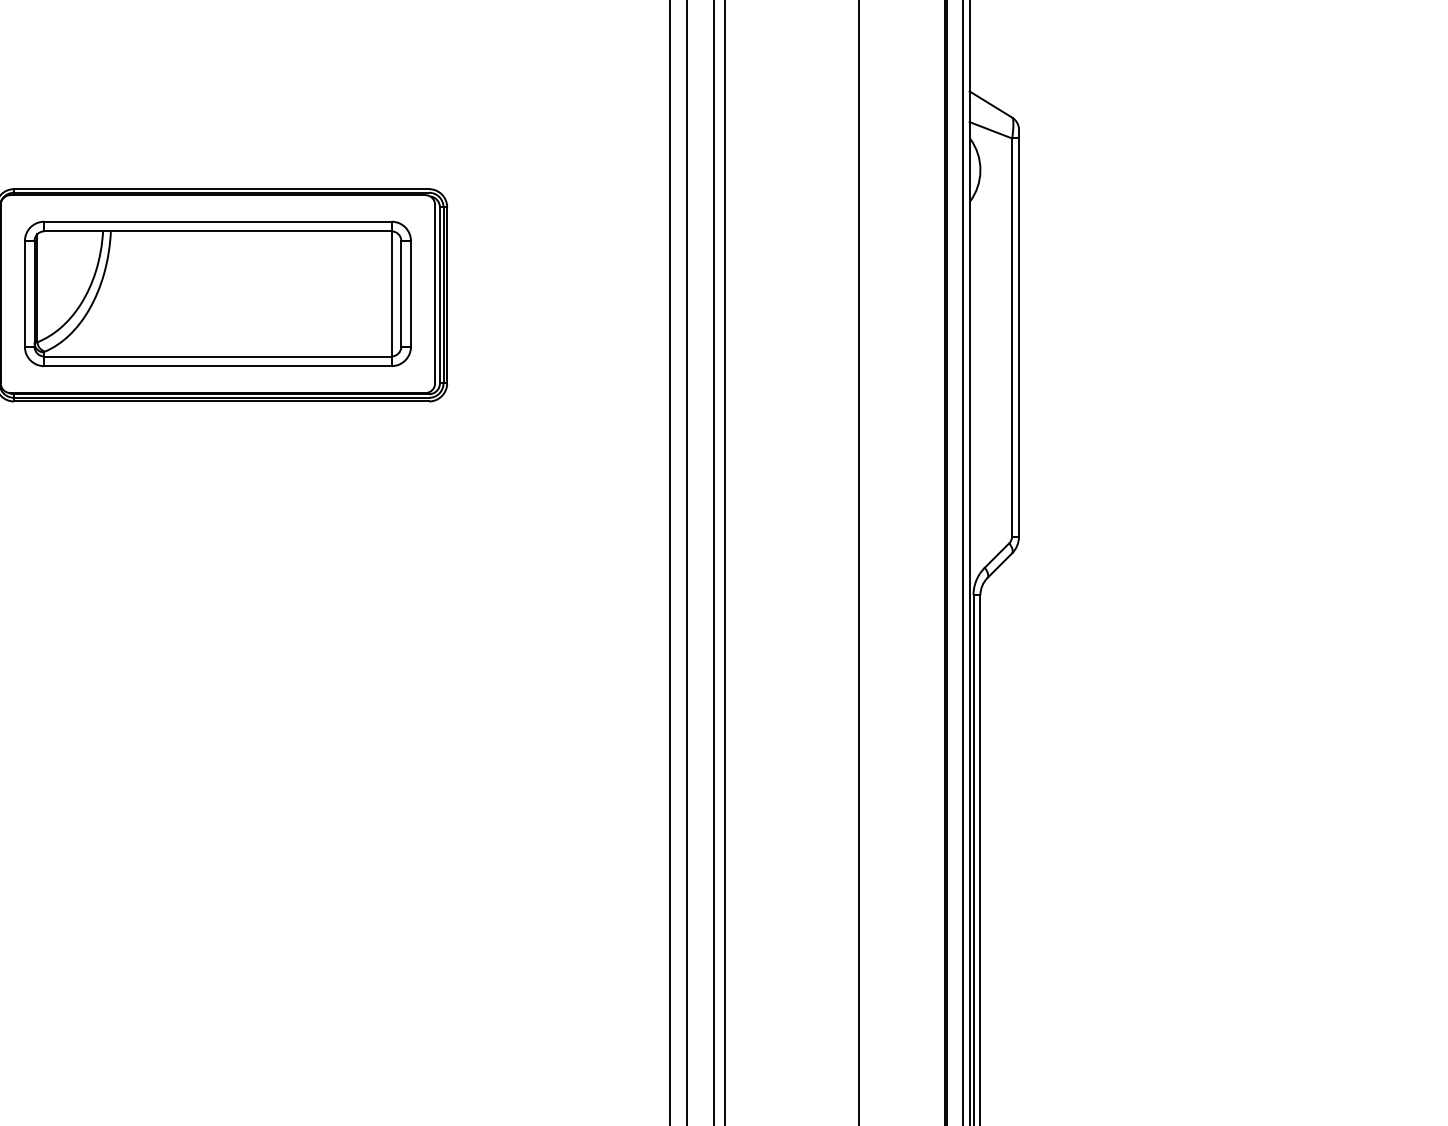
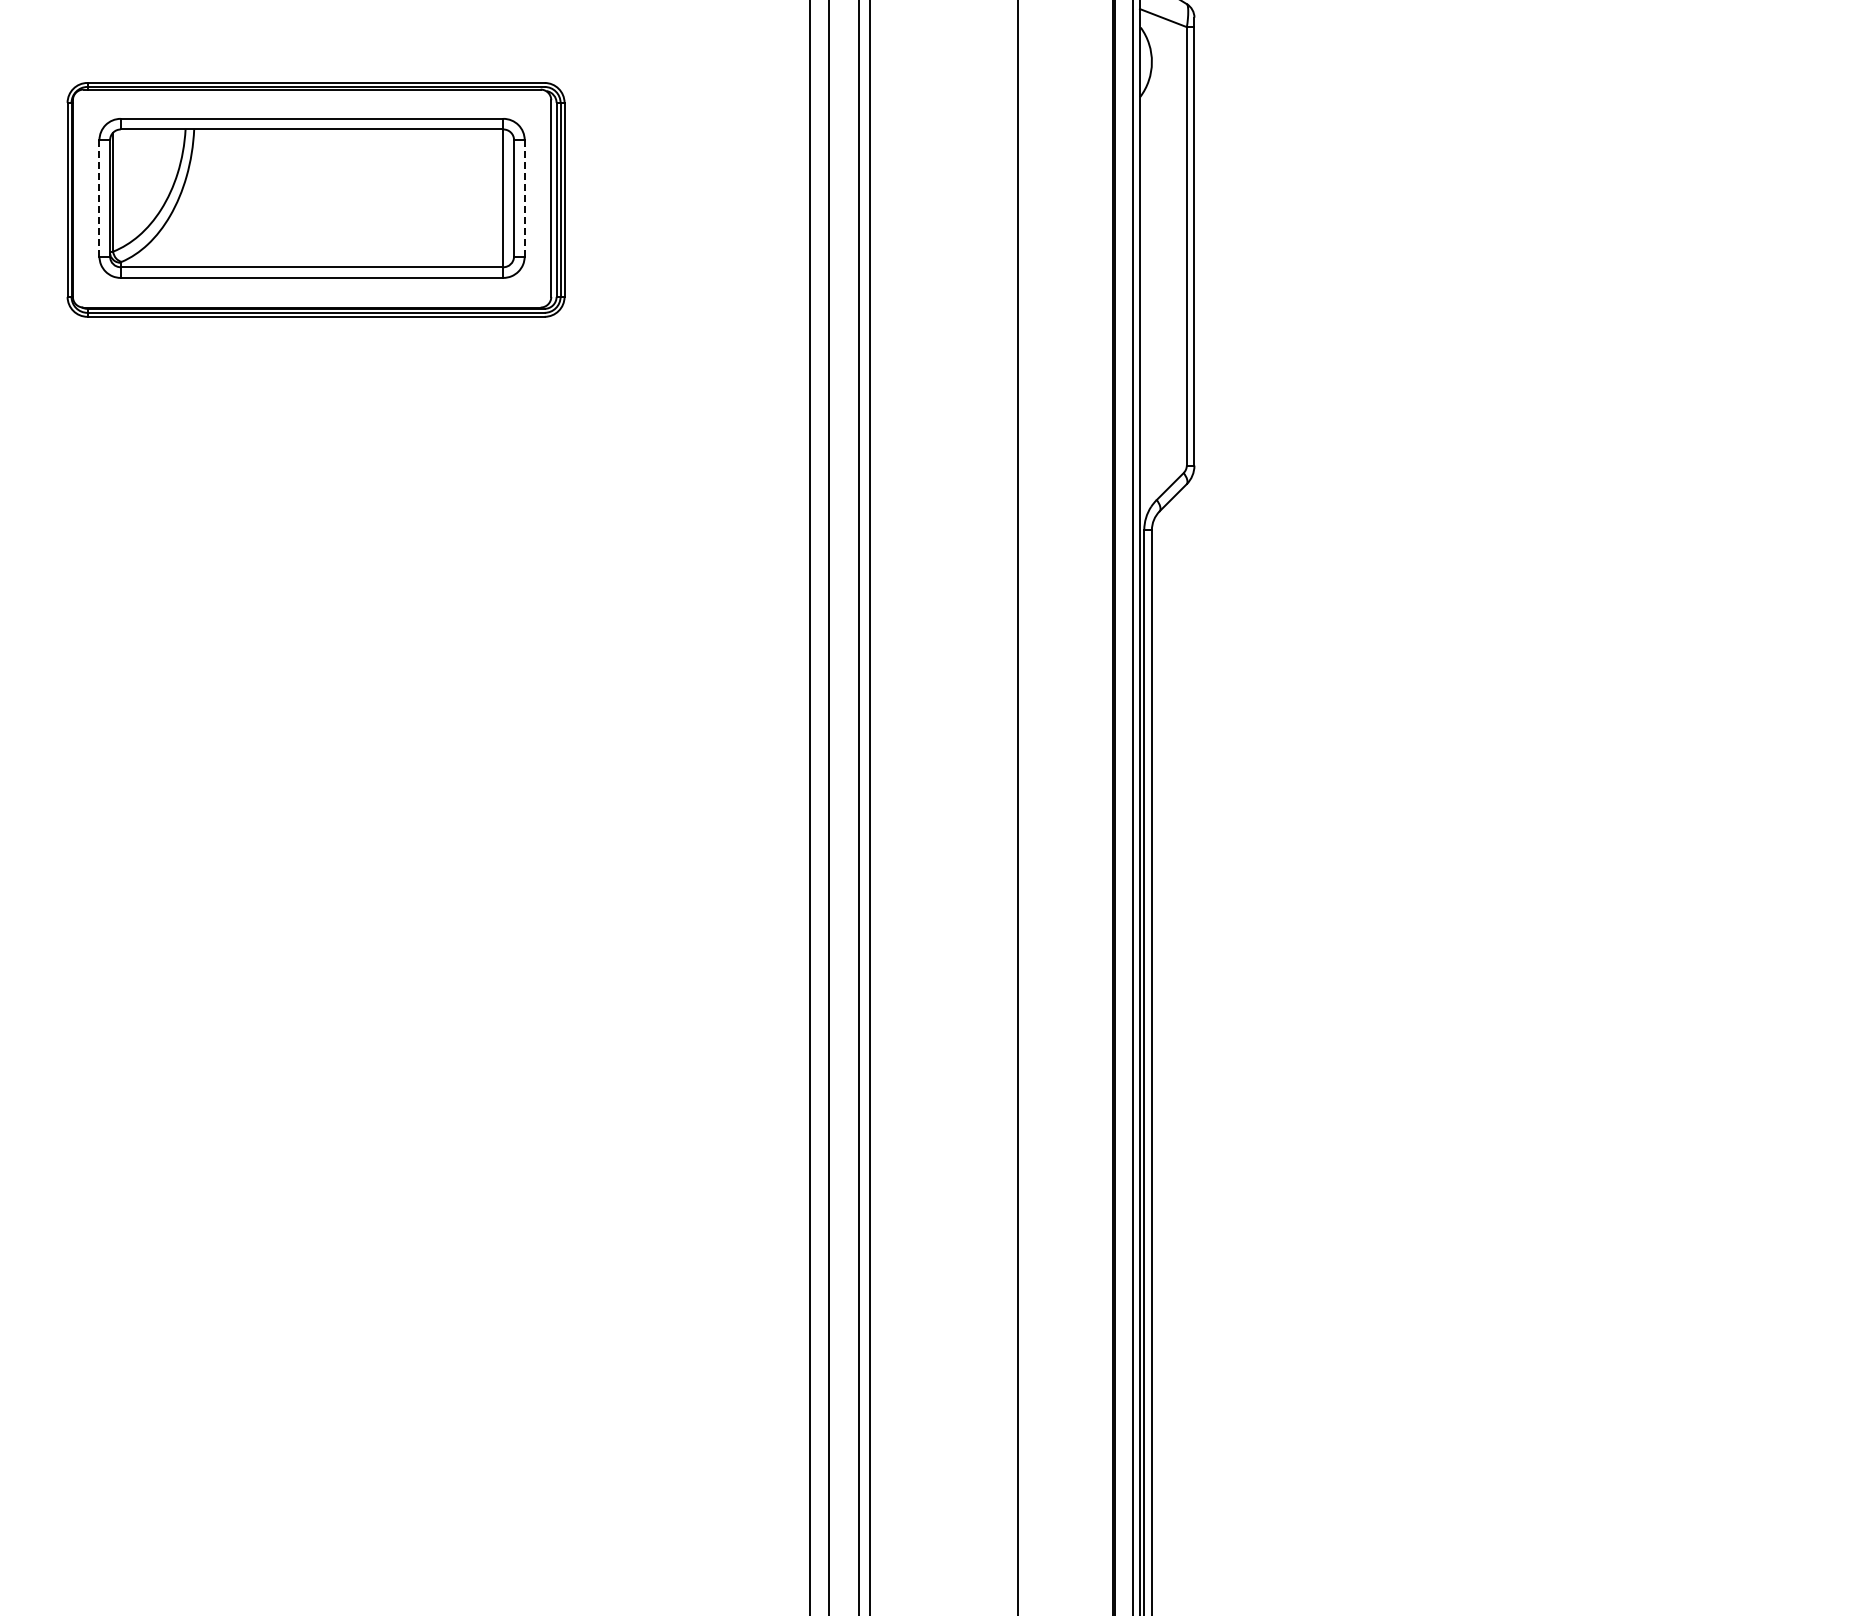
line: (24, 293) -> (99, 197), solid -> dashed
line: (410, 294) -> (524, 198), solid -> dashed

